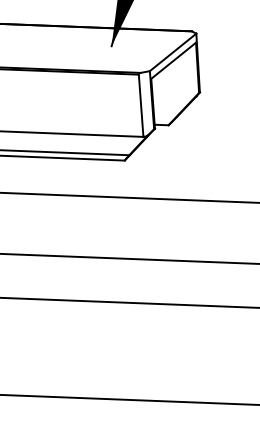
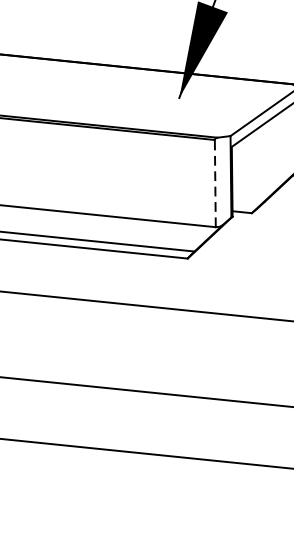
line: (141, 105) -> (215, 183), solid -> dashed

